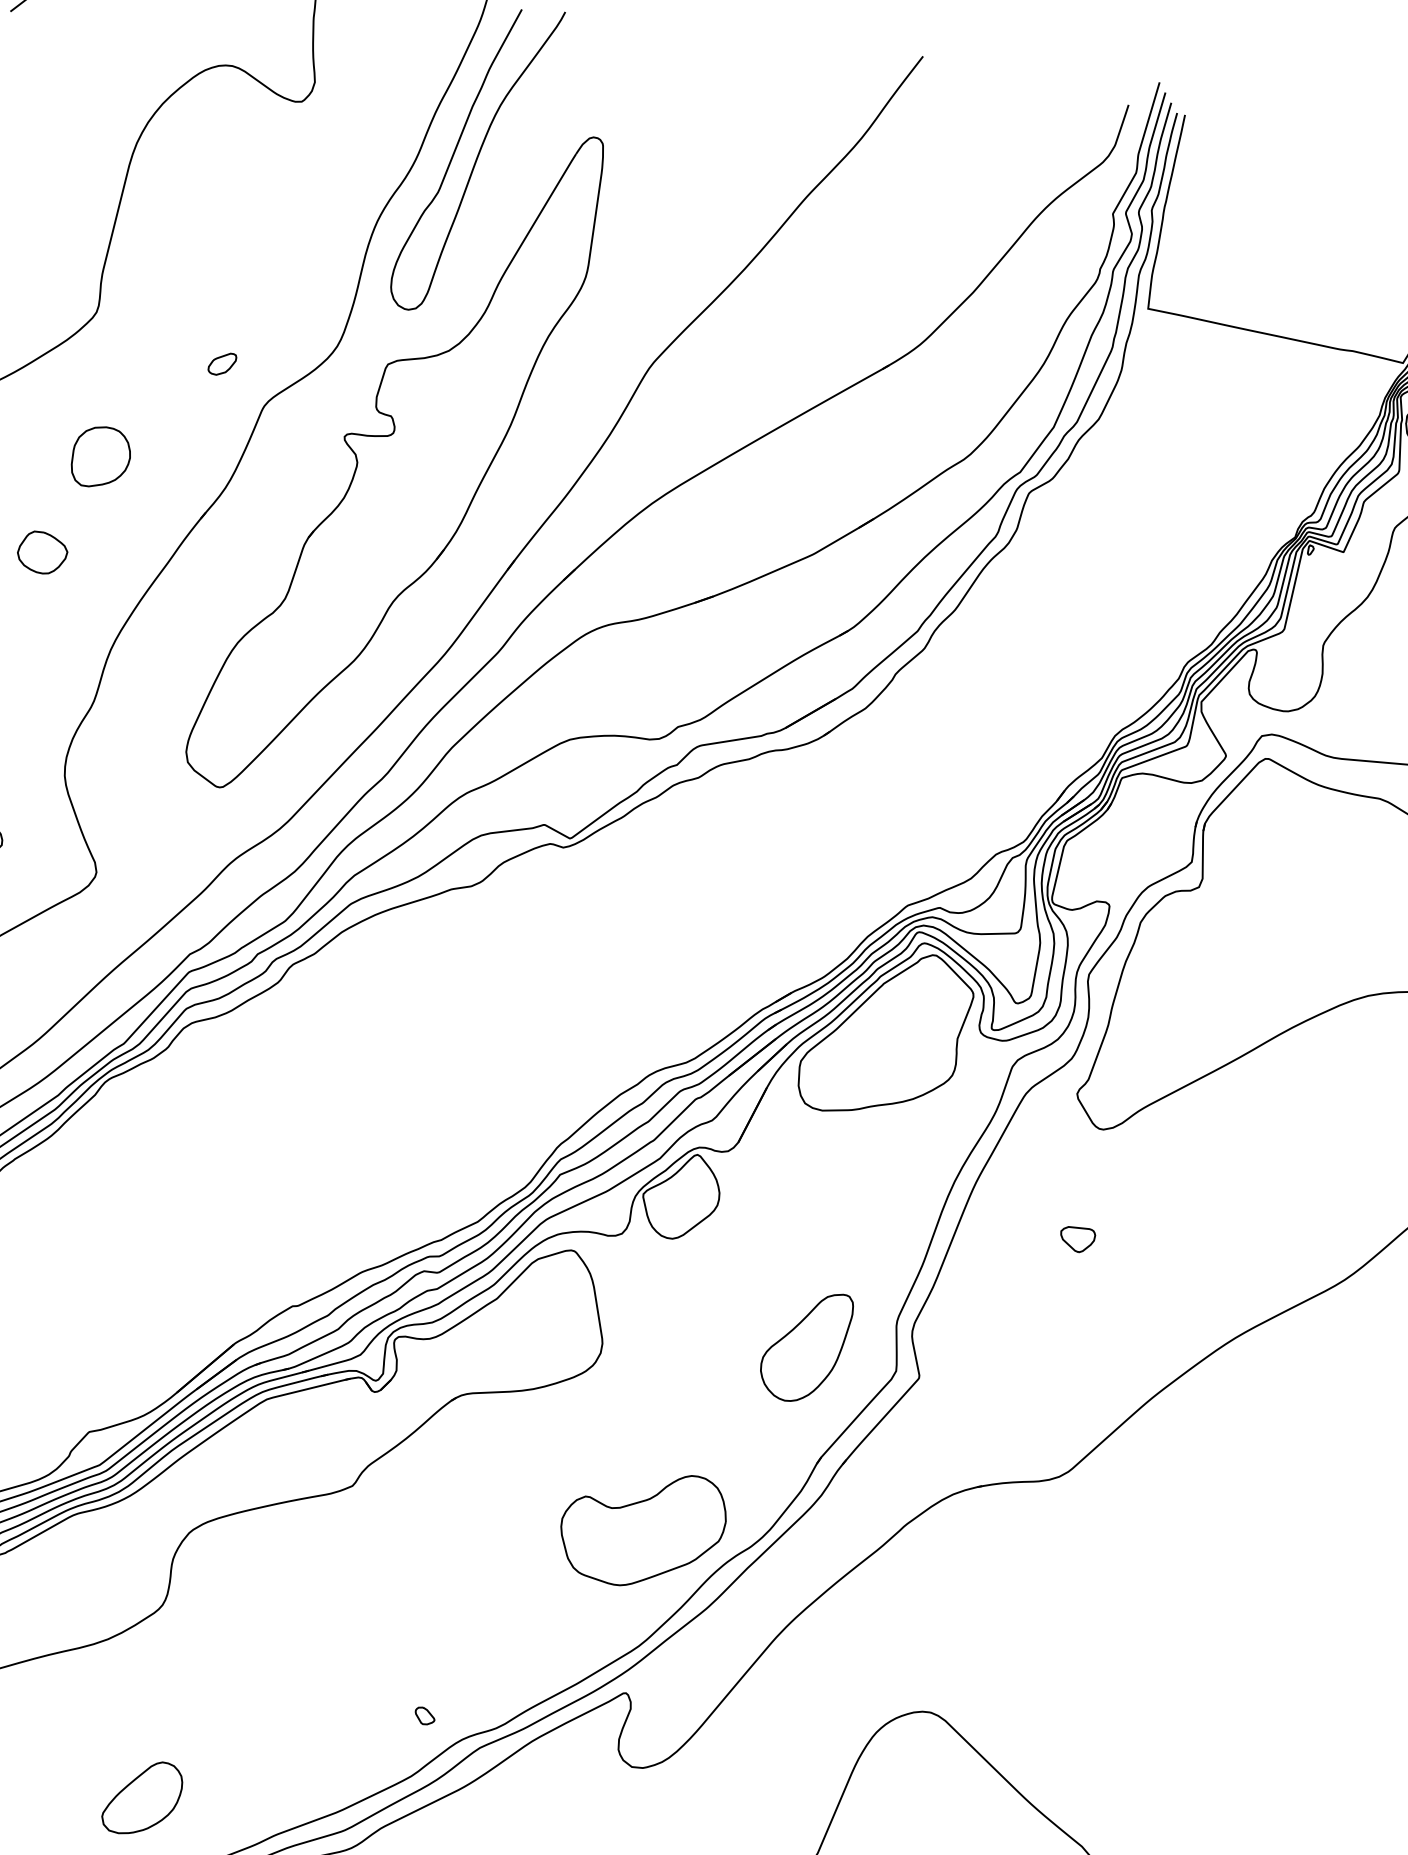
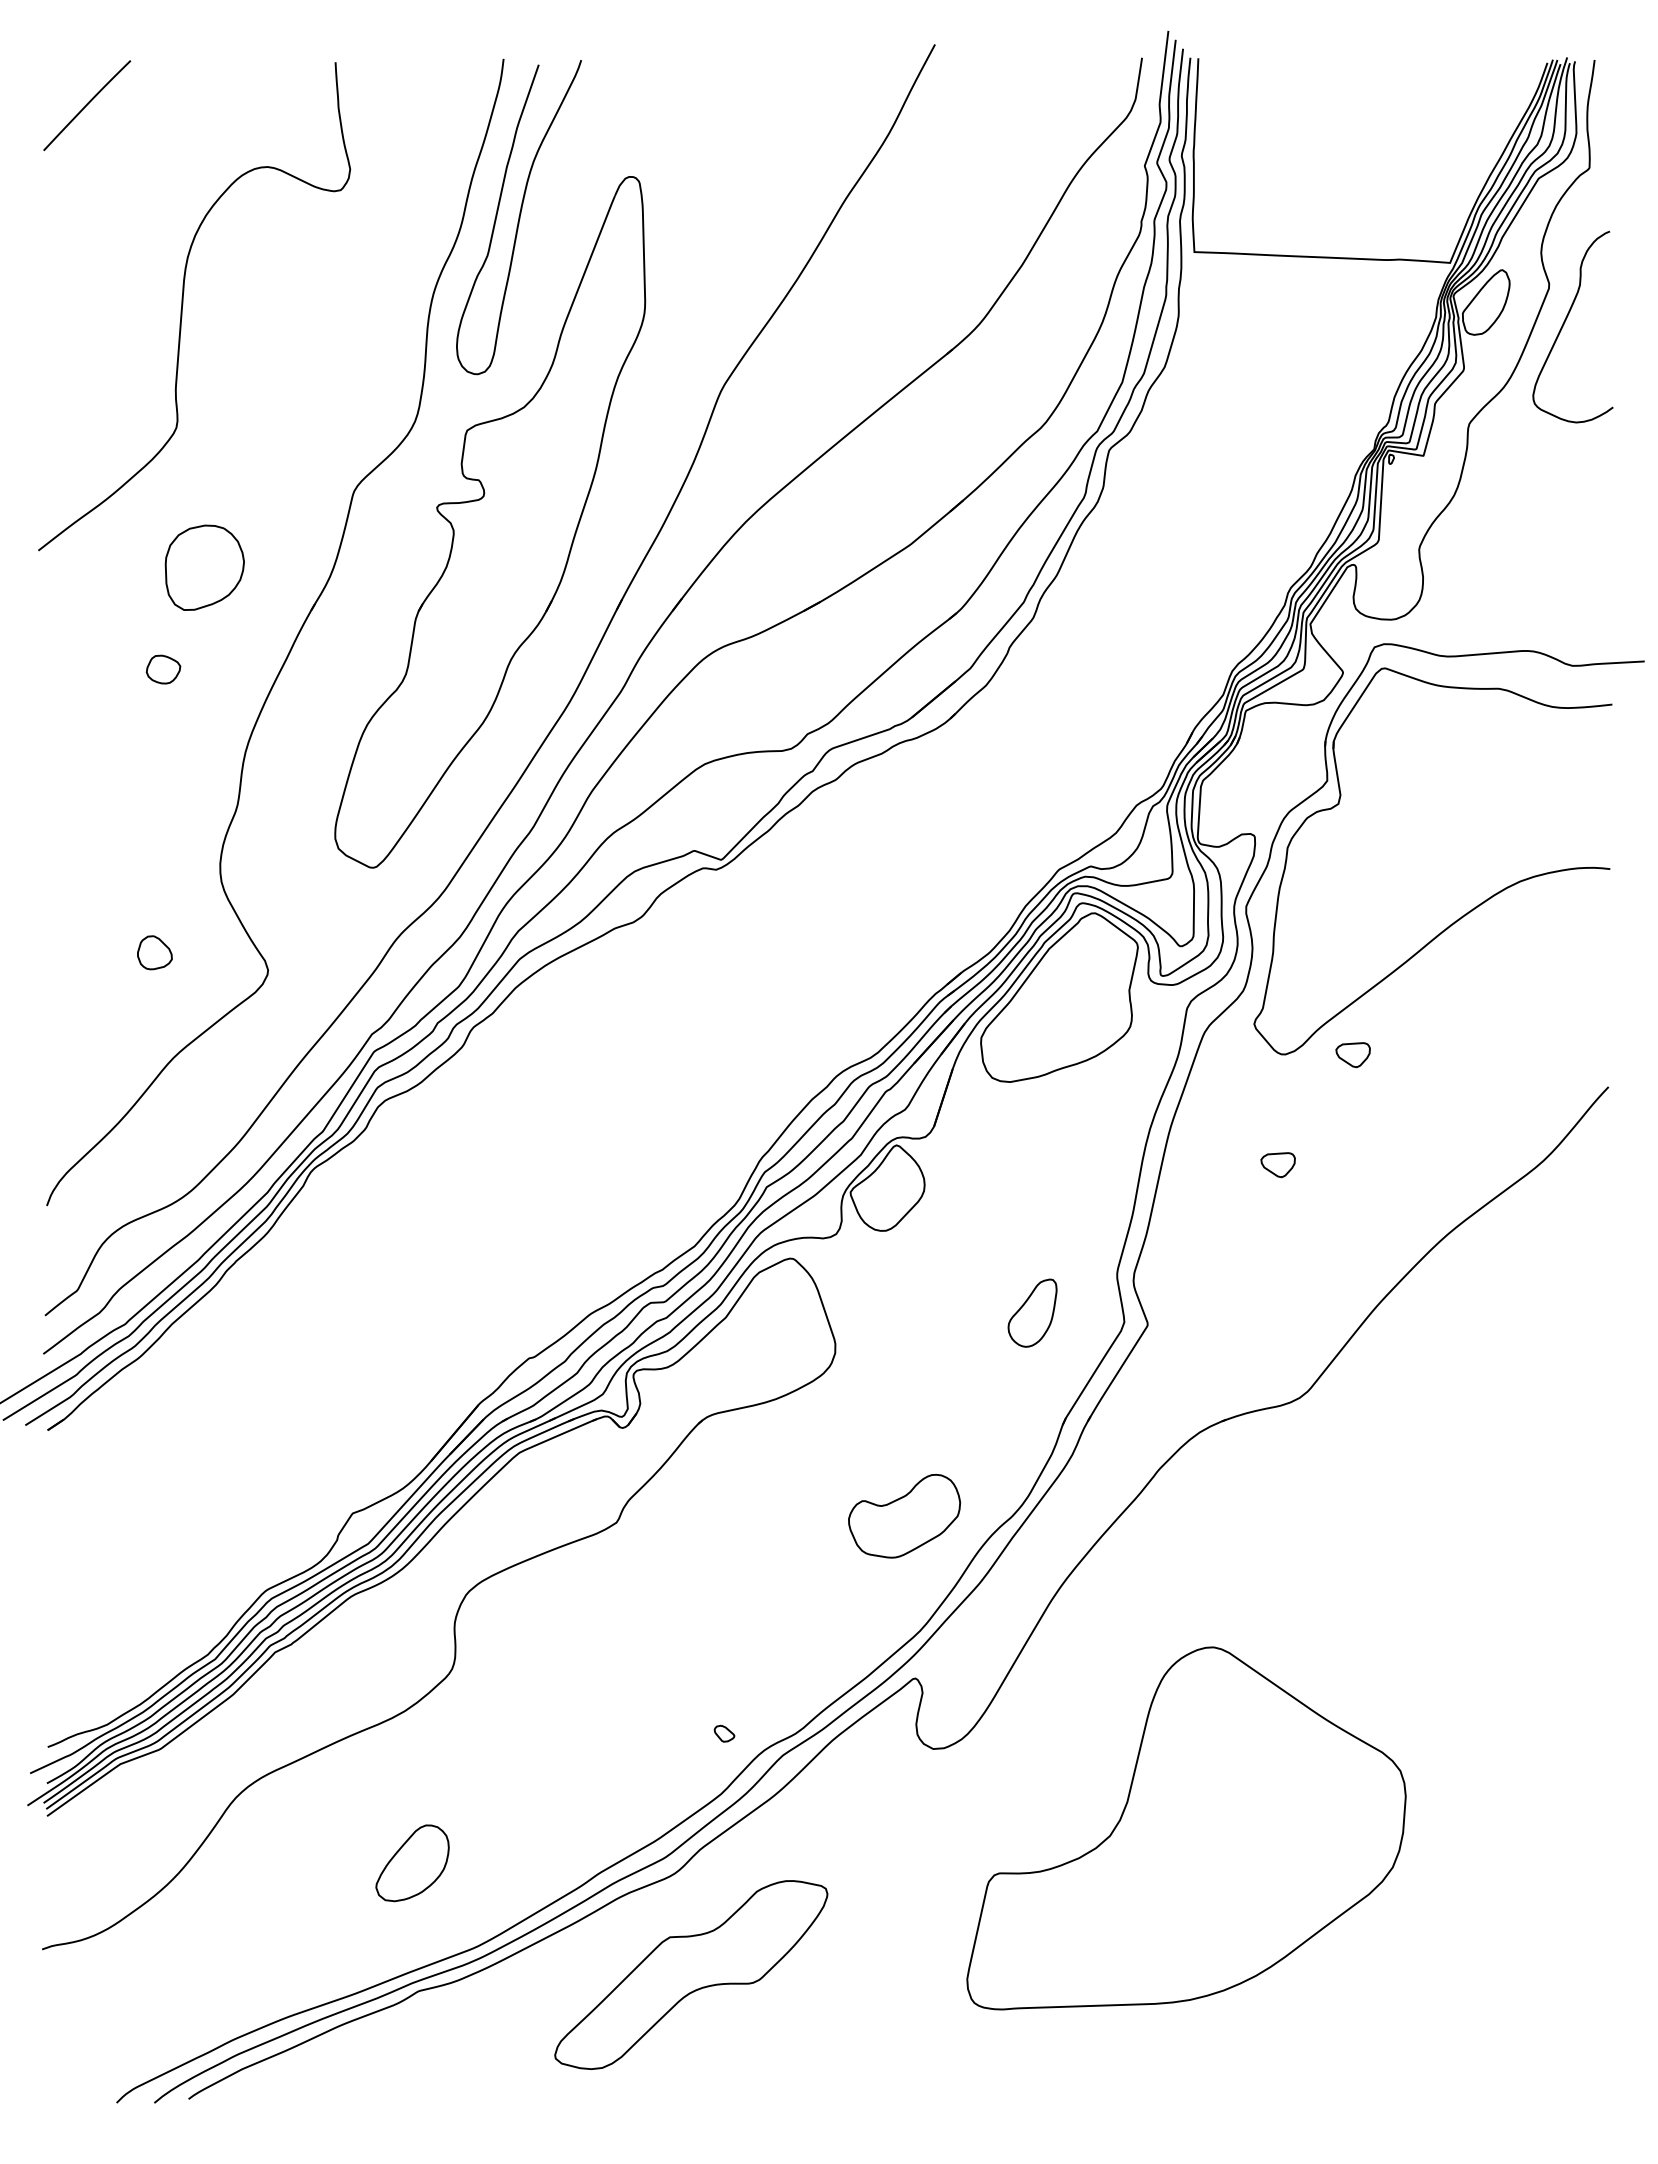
part: (222, 363) -> (306, 456), removed
part: (101, 457) -> (204, 567), size x1.4
part: (42, 552) -> (163, 669), size x0.7
part: (1170, 1142) -> (1352, 1055), added
part: (805, 1346) -> (1032, 1313), size x0.6
part: (642, 1528) -> (904, 1516), size x0.7
part: (142, 1798) -> (412, 1863), moved

